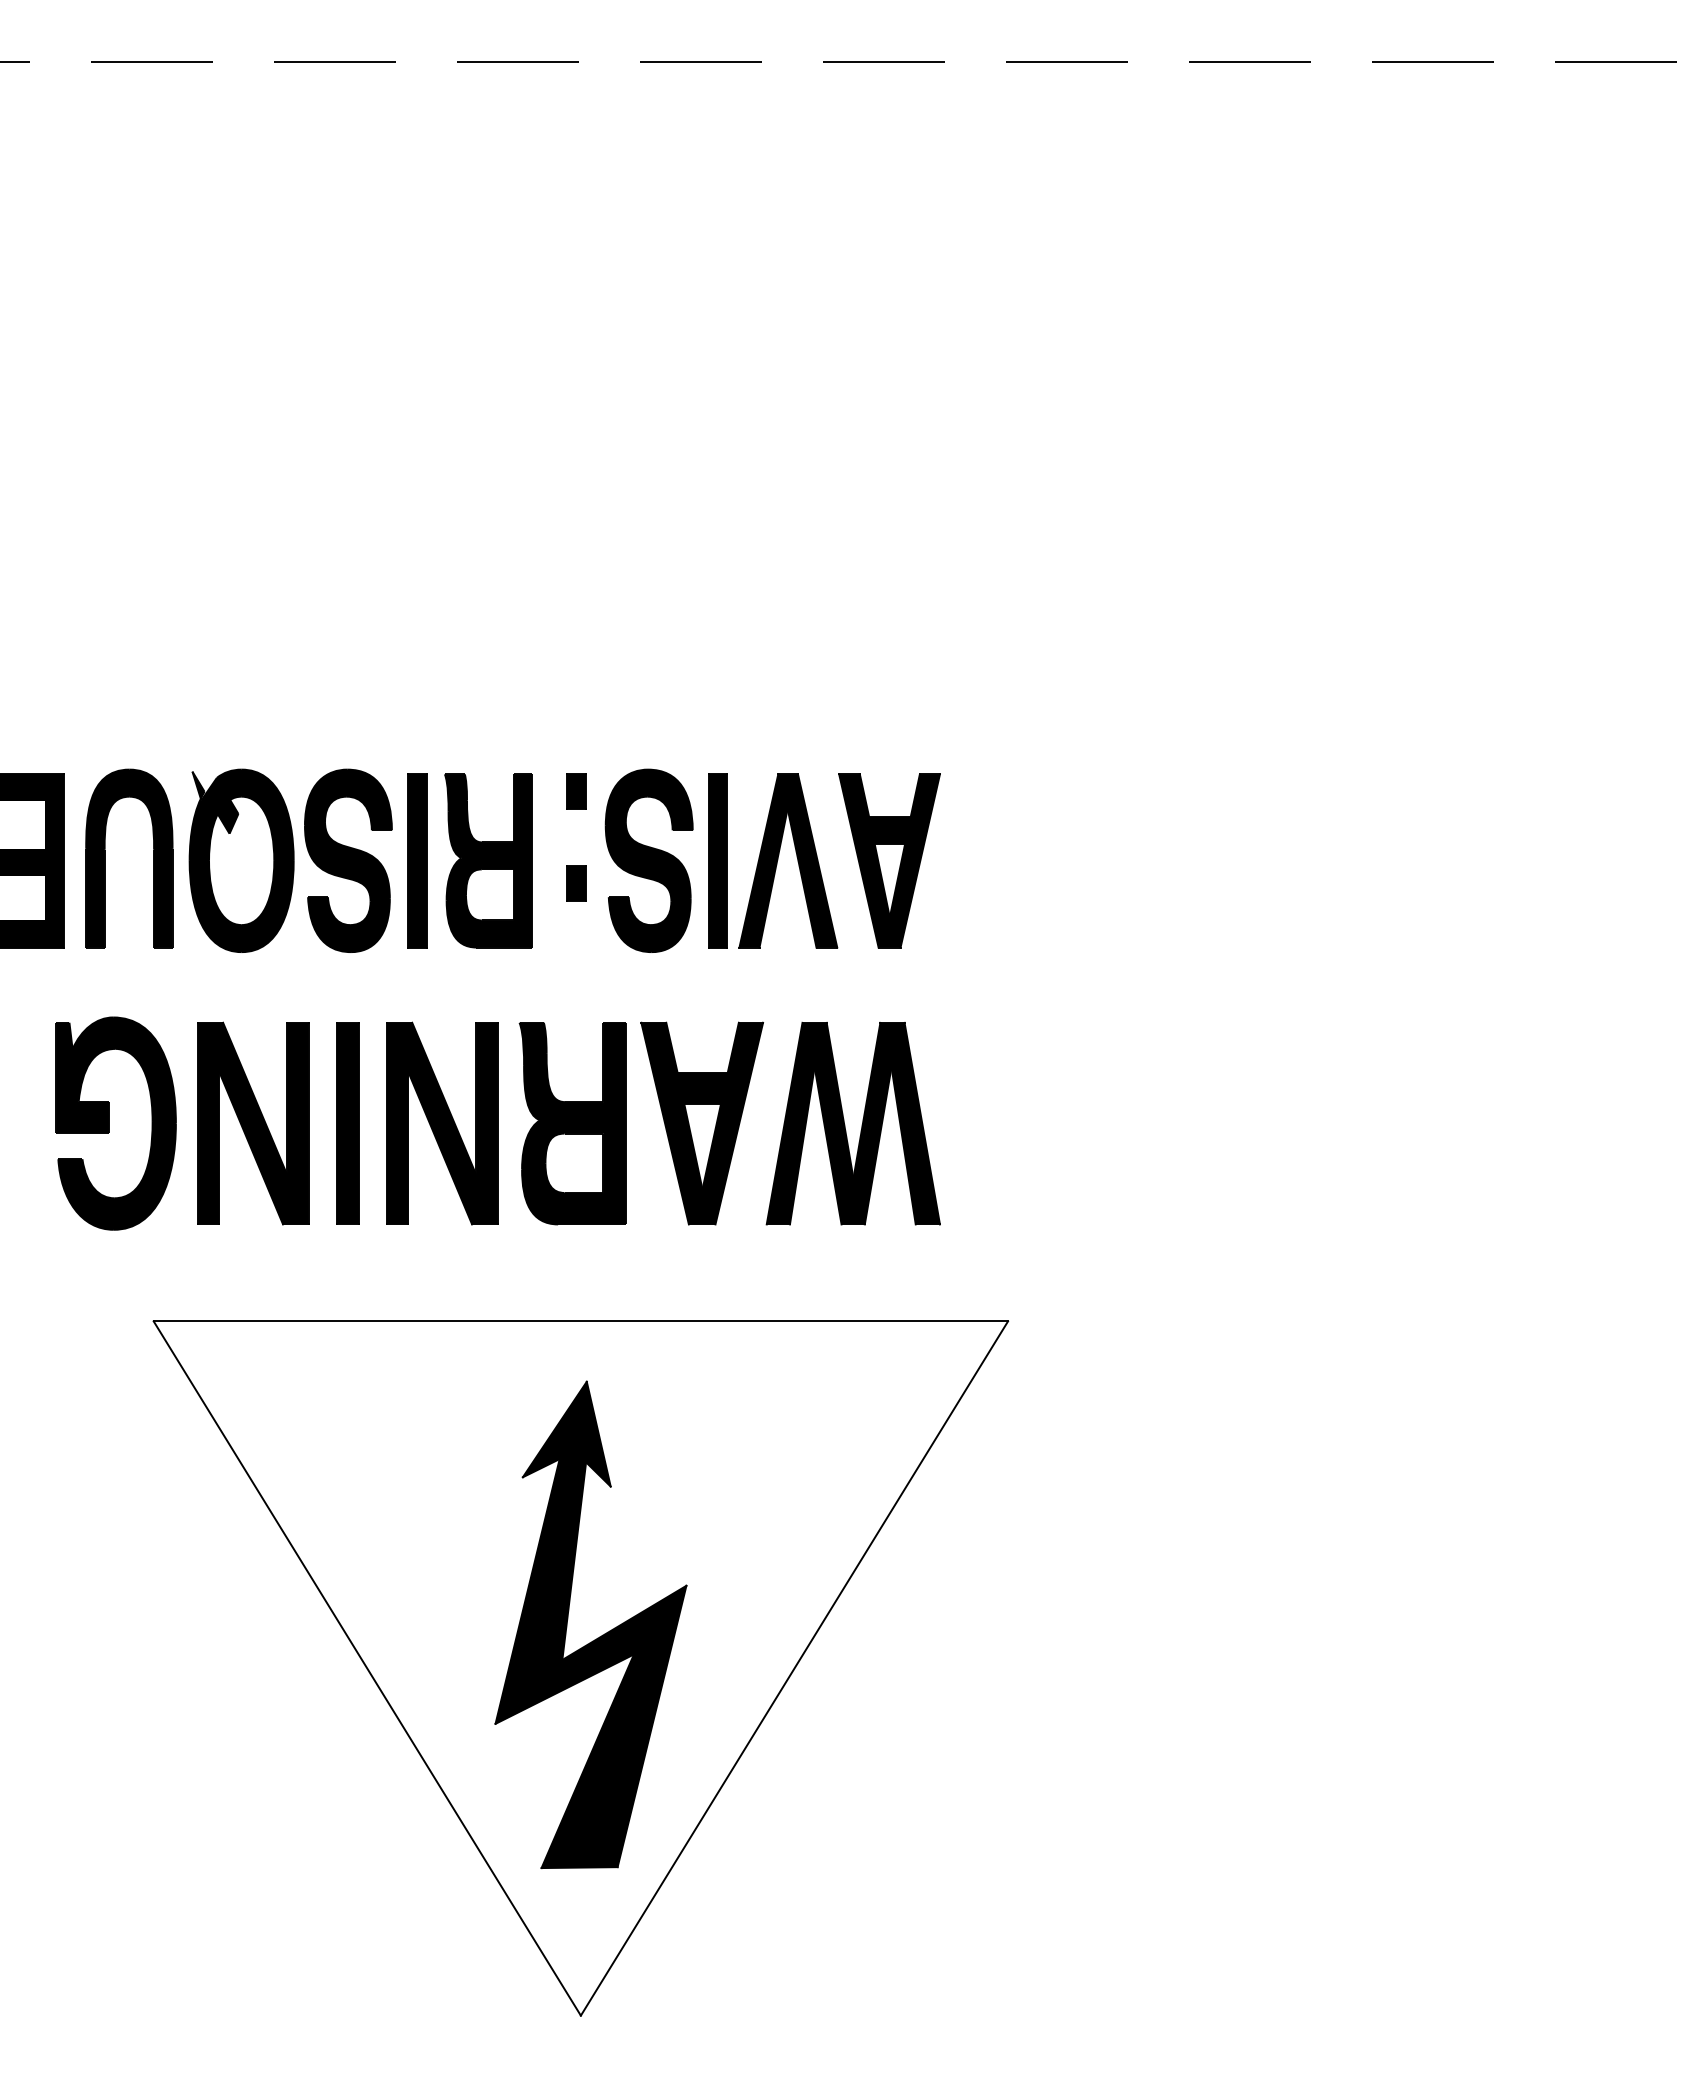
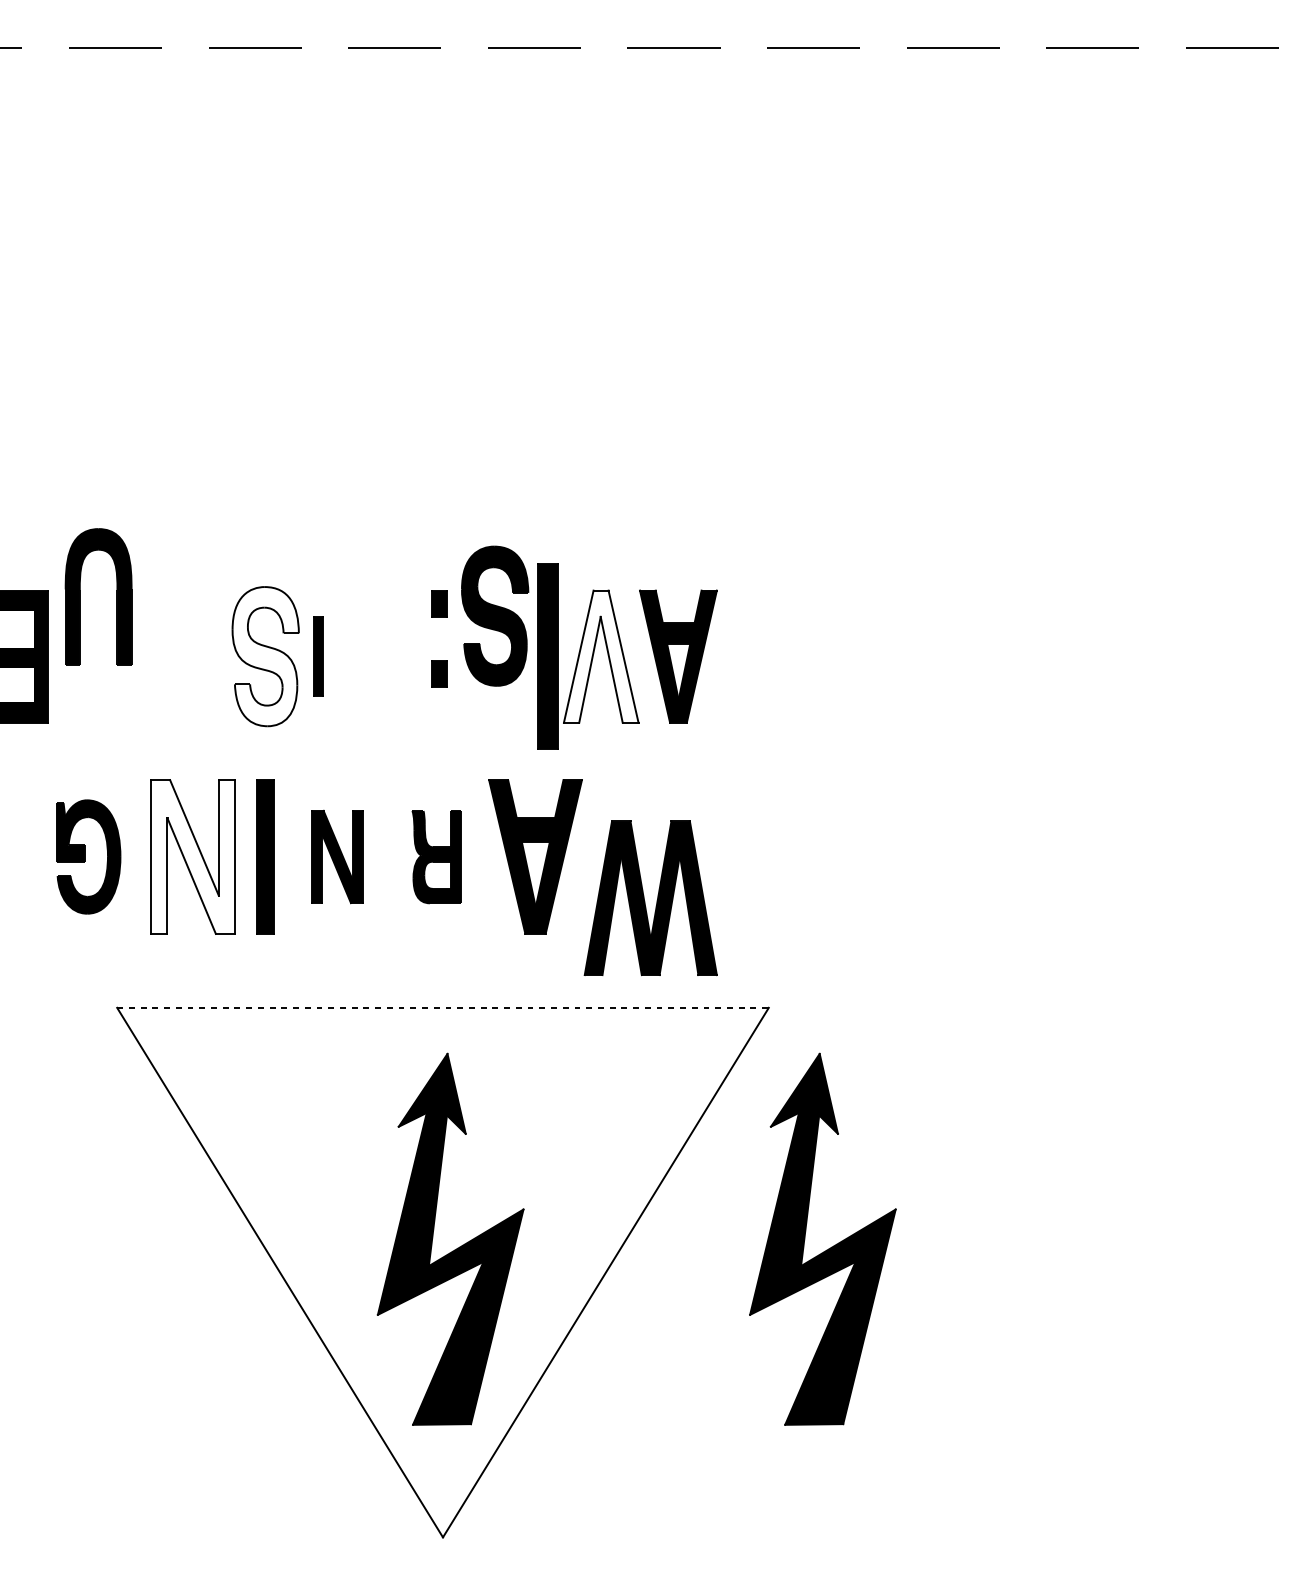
part: (105, 858) -> (80, 596), moved
part: (241, 860) -> (184, 656), removed
fill: (347, 860) -> (265, 656), removed
part: (417, 860) -> (318, 656), size x0.6
part: (488, 860) -> (372, 656), removed
part: (648, 860) -> (494, 615), moved
part: (717, 860) -> (547, 656), size x1.4
fill: (788, 860) -> (601, 656), removed
part: (115, 1123) -> (88, 856), size x0.7
fill: (252, 1123) -> (192, 856), removed
part: (442, 1123) -> (337, 856), size x0.6
part: (572, 1123) -> (436, 856), size x0.6
part: (845, 1124) -> (644, 898), moved
line: (581, 1321) -> (443, 1007), solid -> dashed
part: (1085, 1637) -> (827, 1248), added

